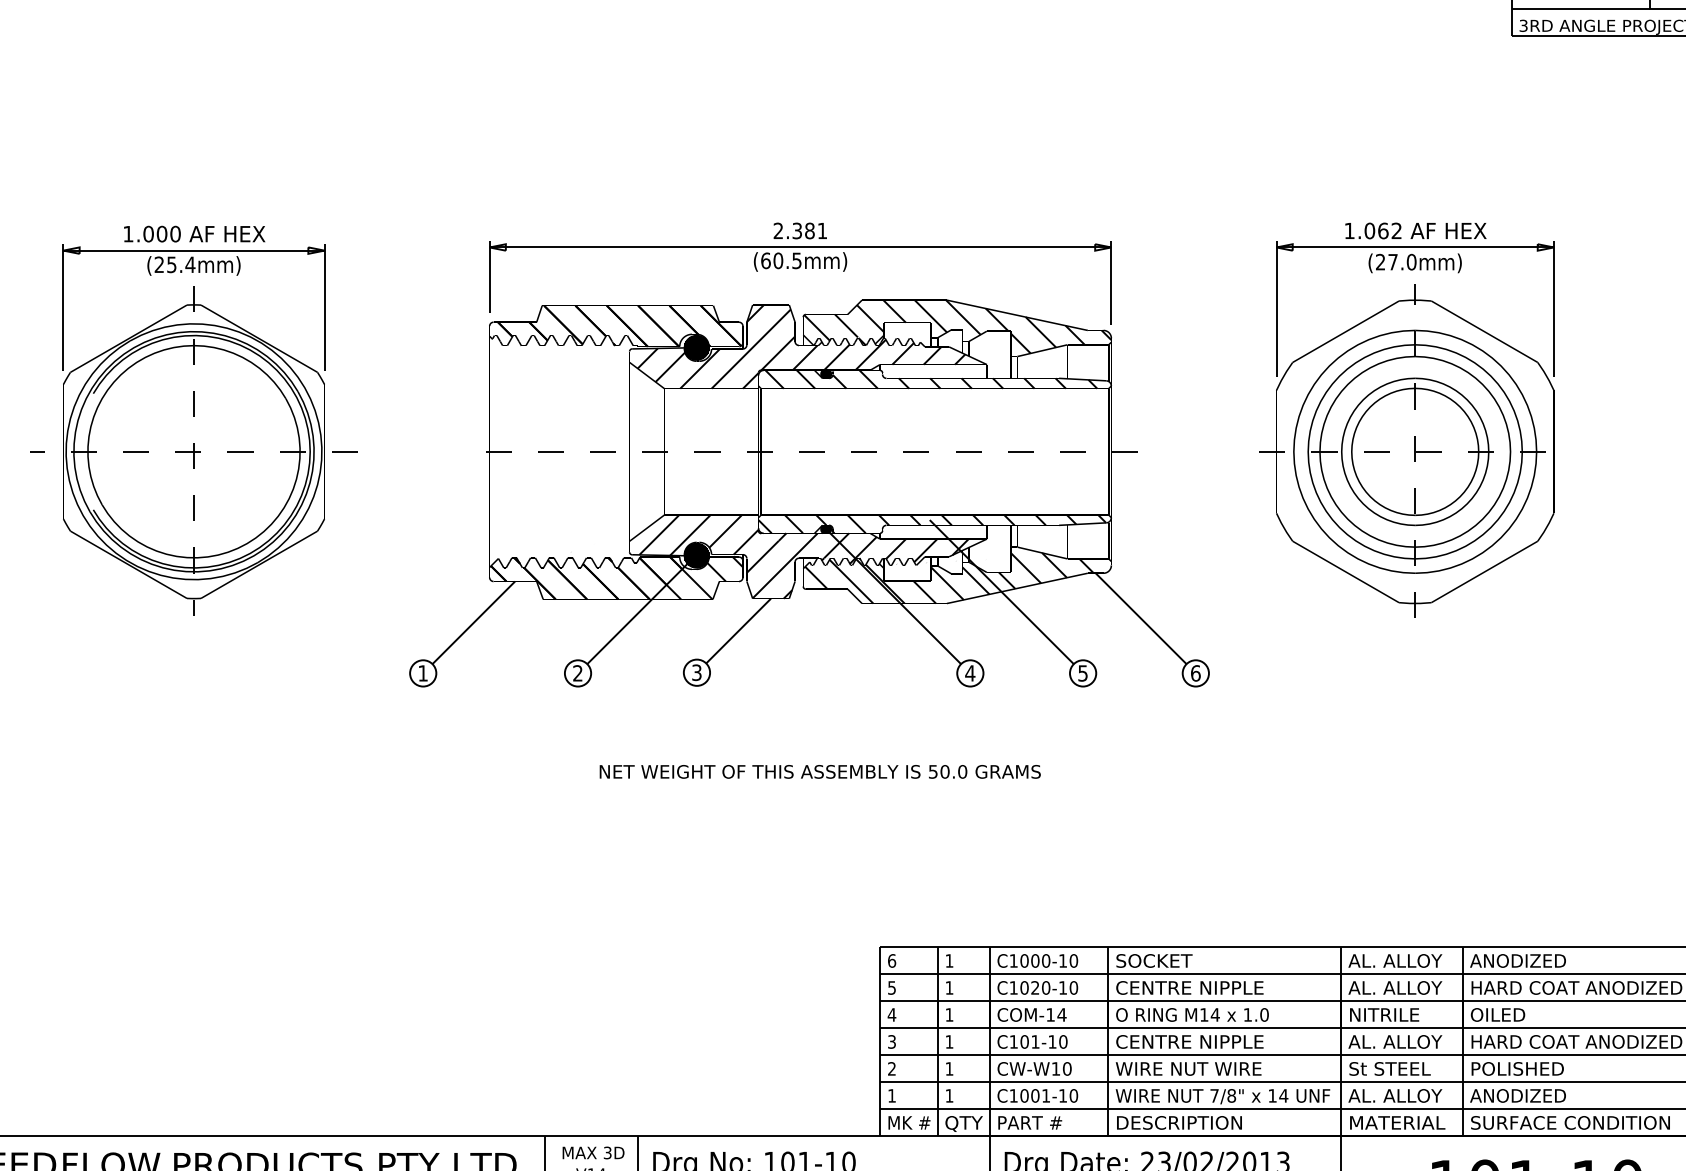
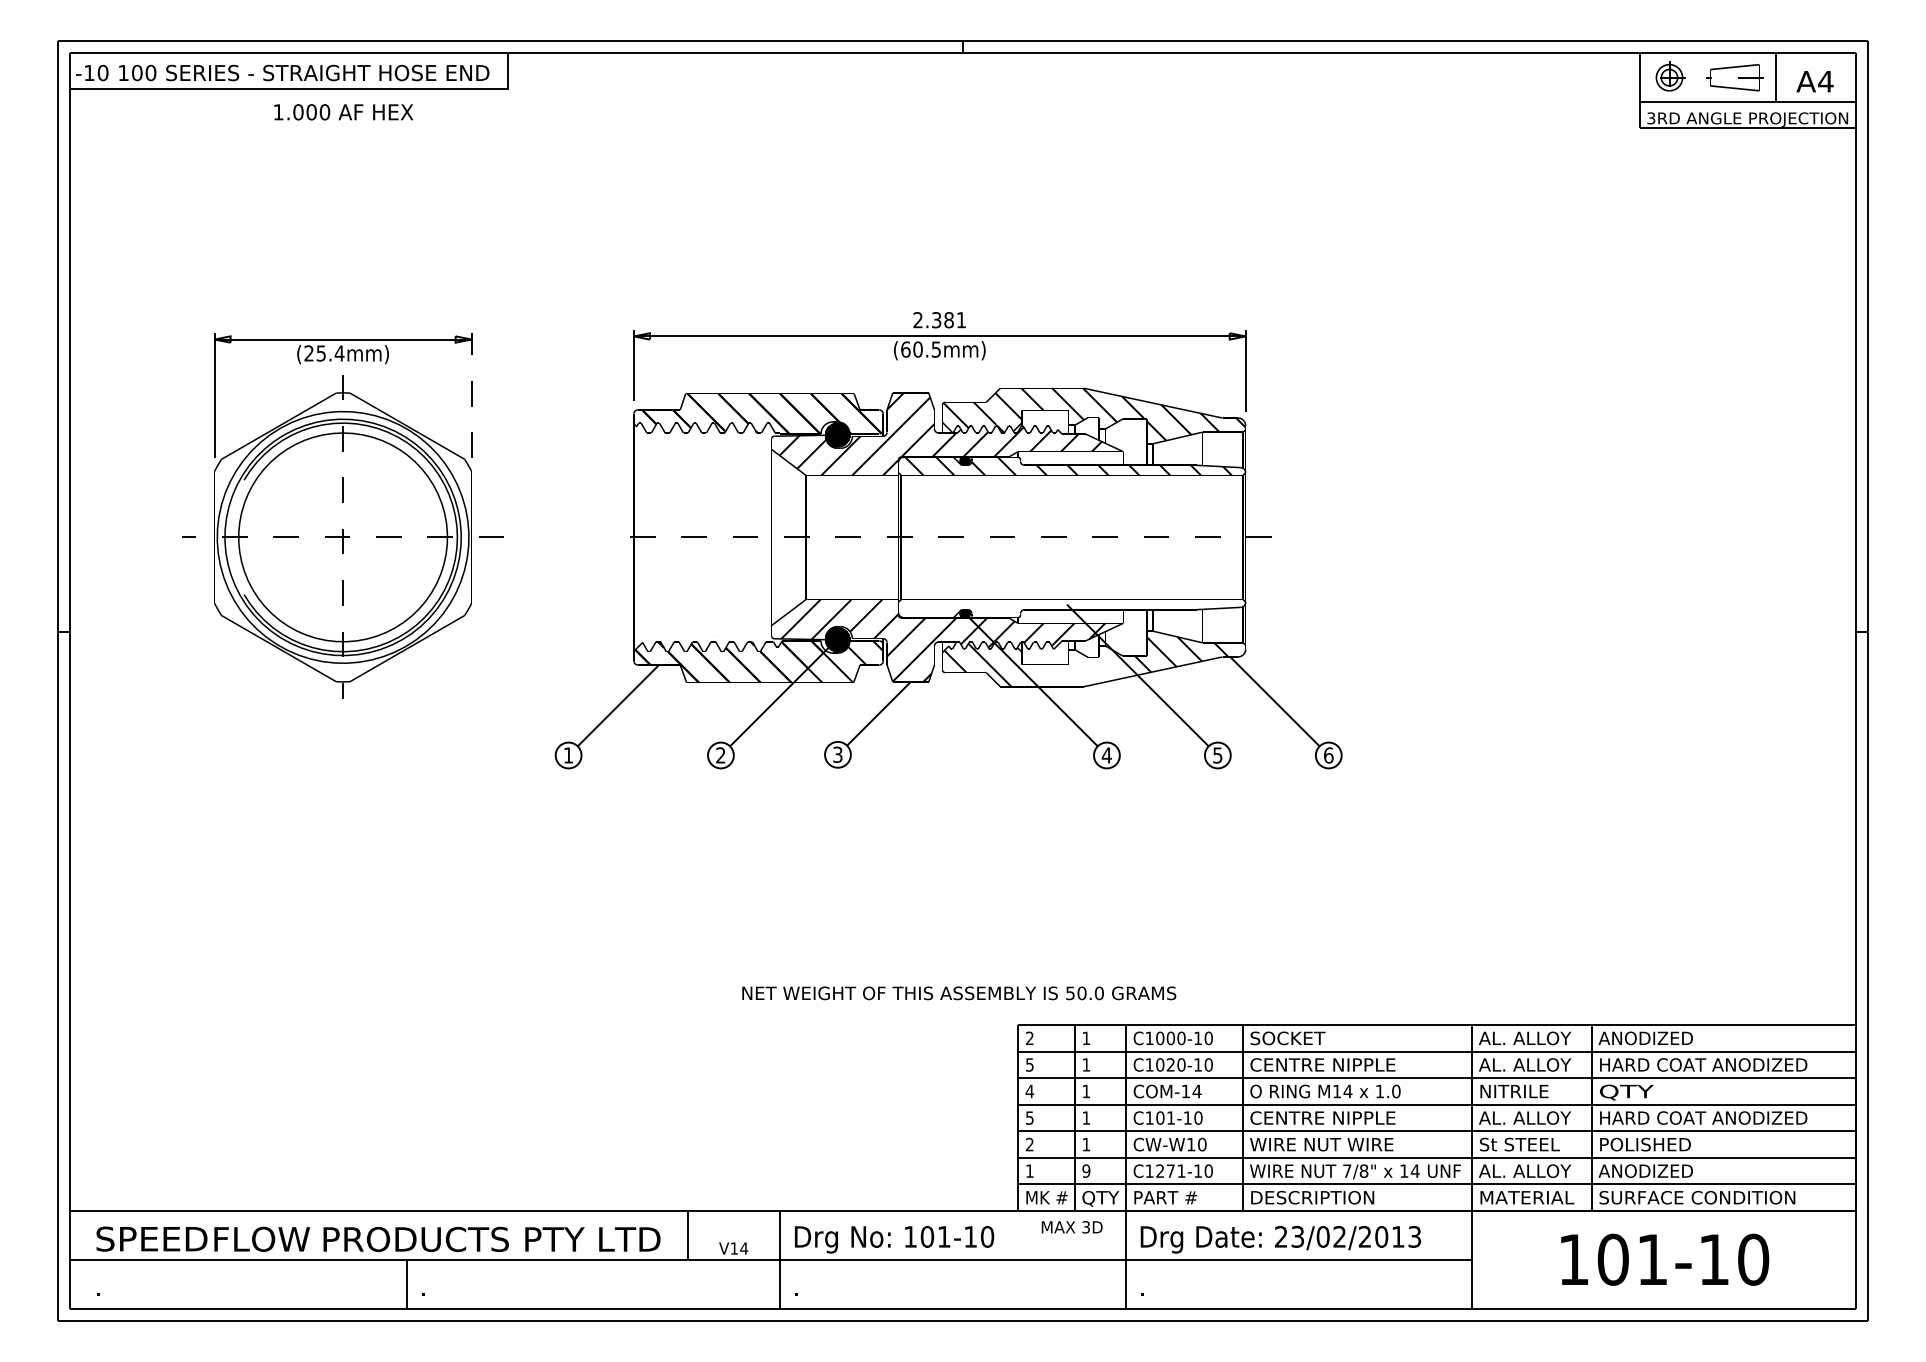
text: (194, 234) -> (343, 112), moved
line: (324, 307) -> (471, 395), solid -> dashed
part: (1406, 420) -> (1536, 506), removed
hatch: (932, 524) -> (1069, 608), removed
hatch: (924, 580) -> (1061, 664), removed
text: (820, 772) -> (959, 993), moved
text: (891, 961) -> (1029, 1038), 6 -> 2
text: (1498, 1015) -> (1626, 1092), OILED -> QTY
text: (891, 1041) -> (1029, 1117), 3 -> 5
text: (949, 1095) -> (1086, 1170), 1 -> 9
text: (1029, 1095) -> (1165, 1170), C1001-10 -> C1271-10
text: (592, 1153) -> (1071, 1227), moved

